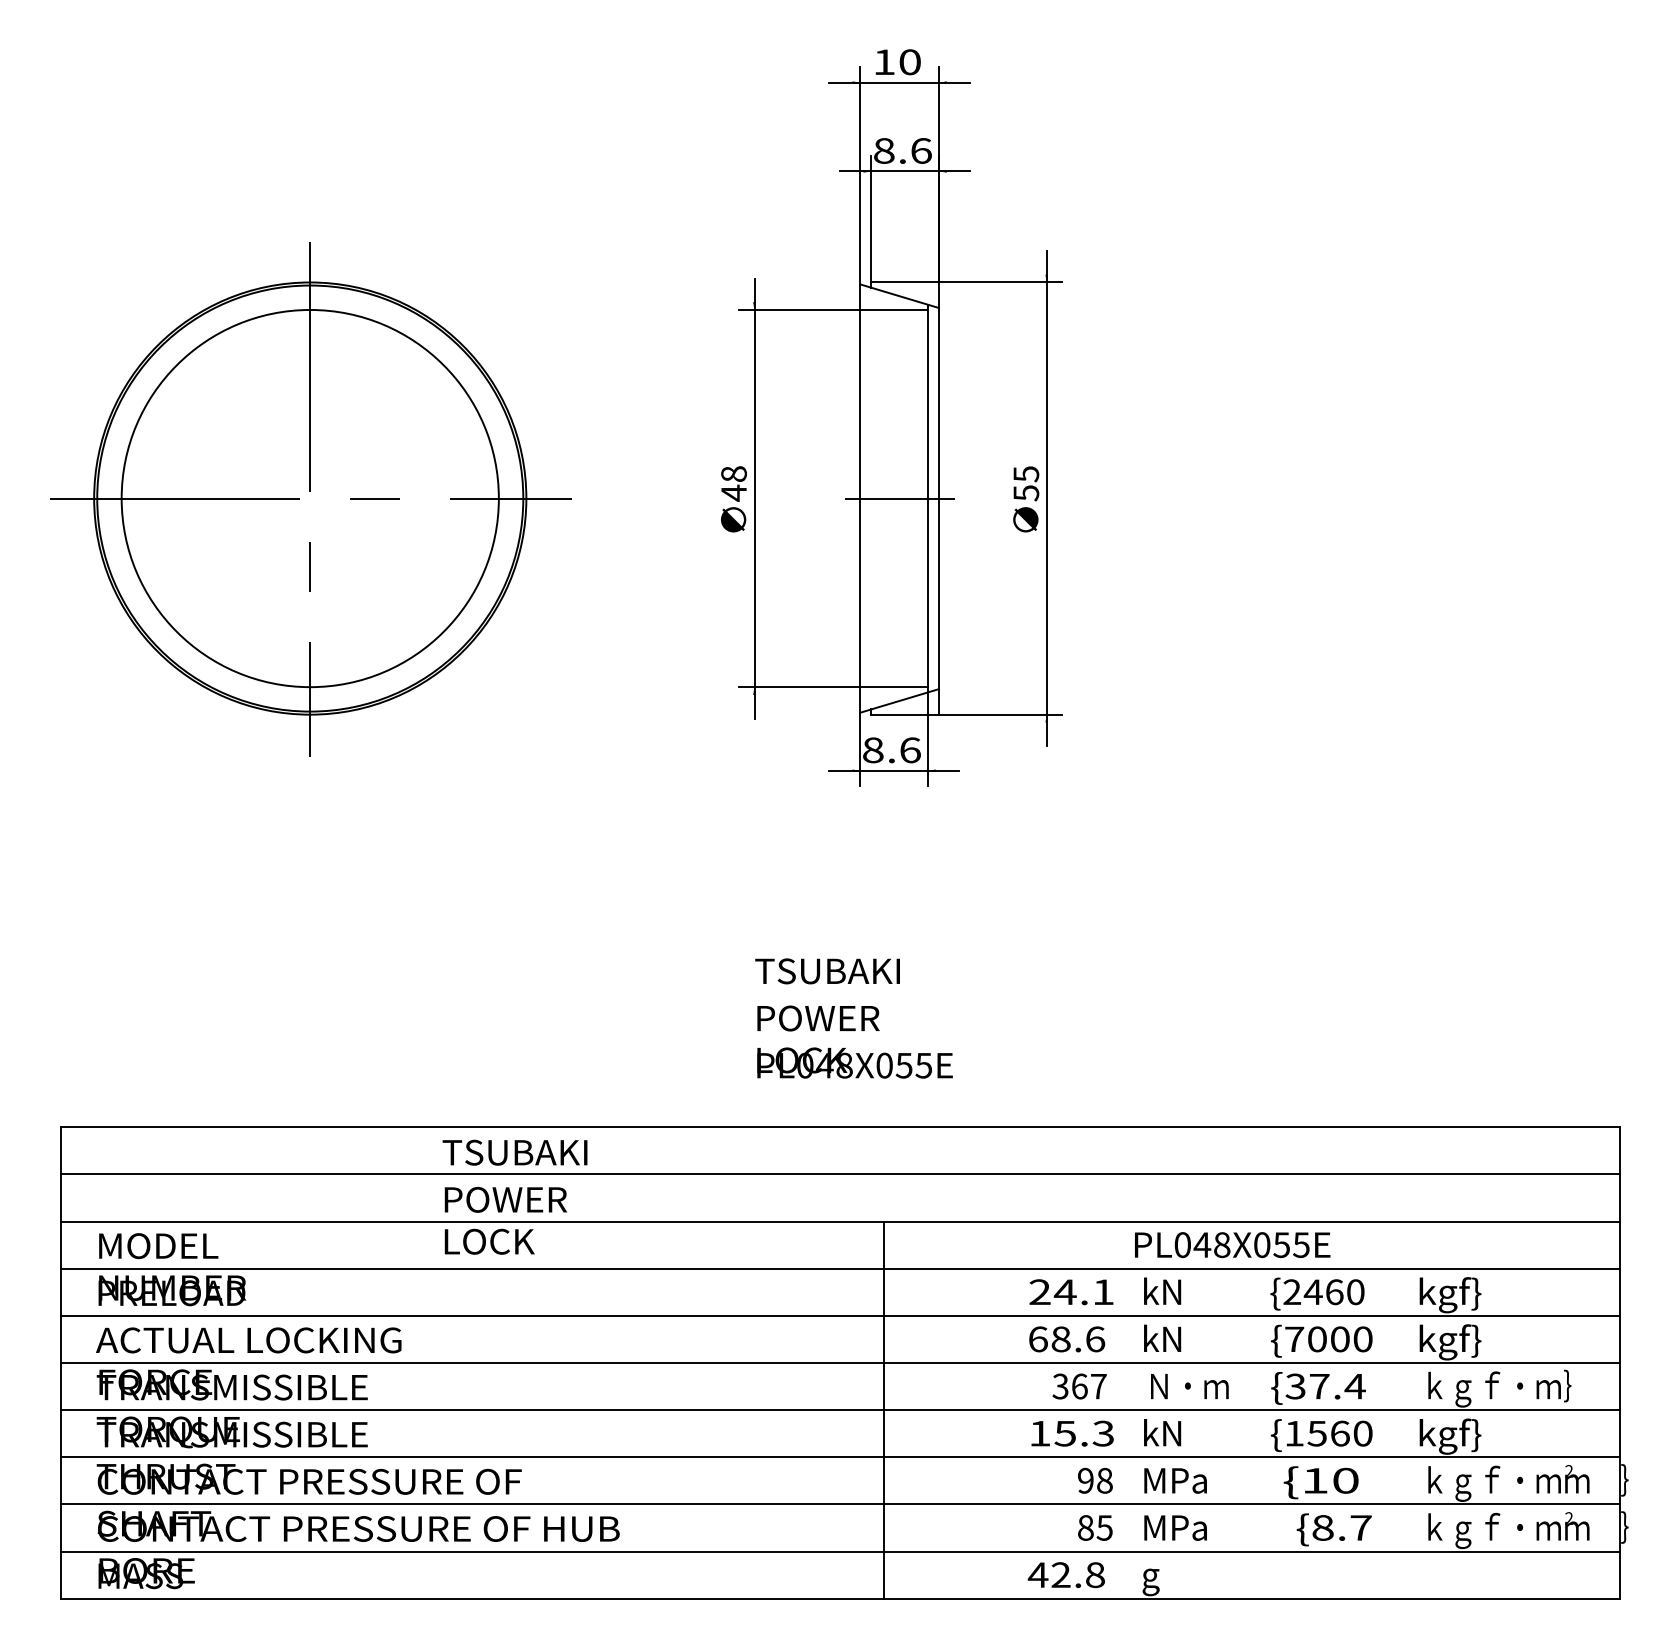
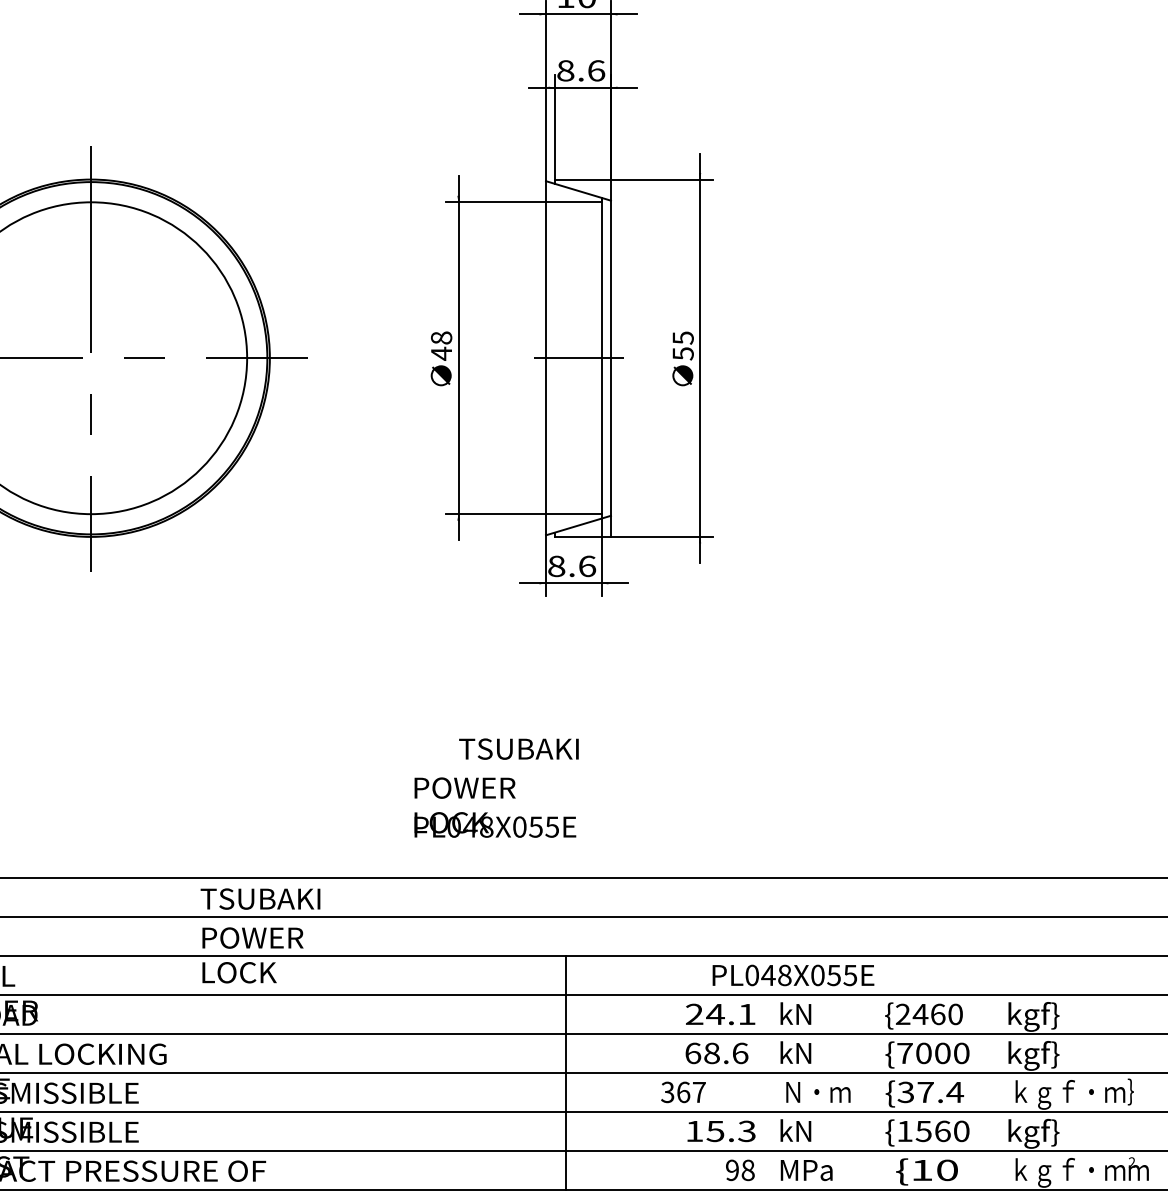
text: (854, 1041) -> (494, 807), moved
text: (1232, 1244) -> (793, 974), moved
text: (1079, 1386) -> (683, 1092), moved

